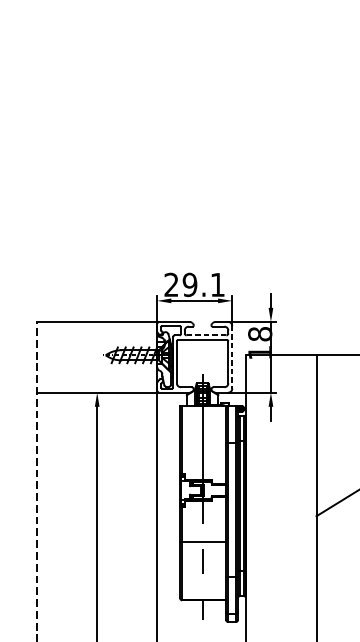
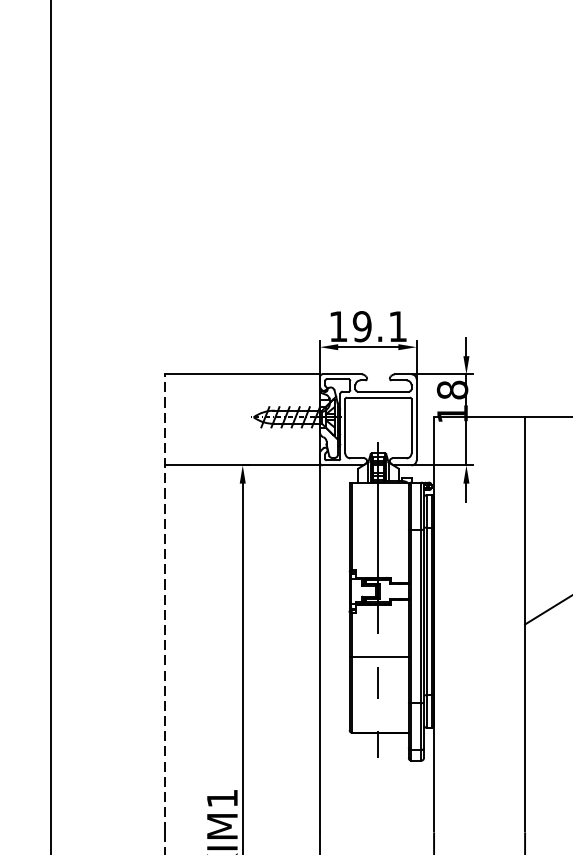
text: (170, 284) -> (337, 326), 29.1 -> 19.1
line: (206, 335) -> (383, 391), dashed -> solid
line: (232, 357) -> (416, 420), dashed -> solid

